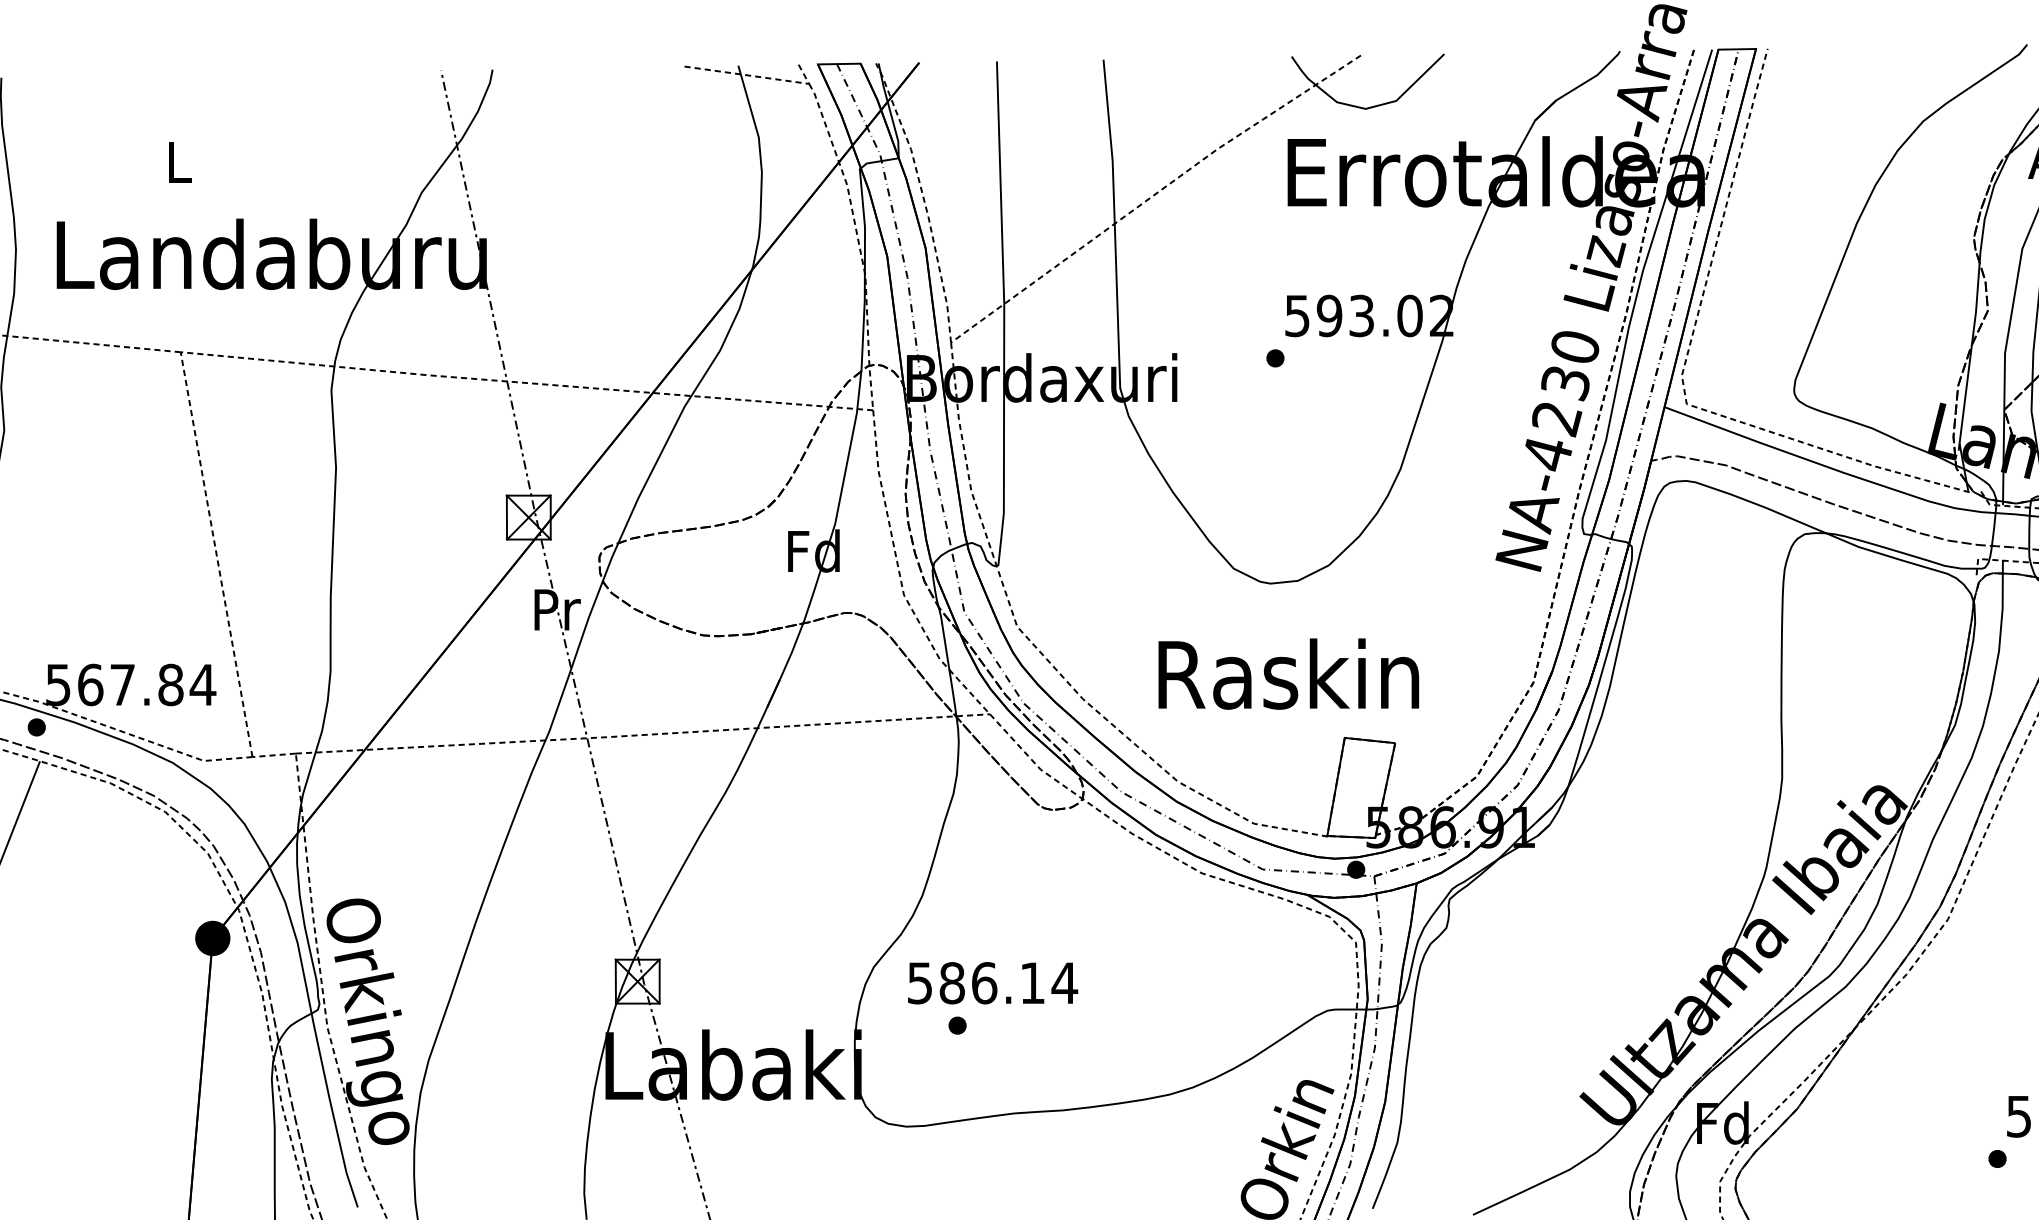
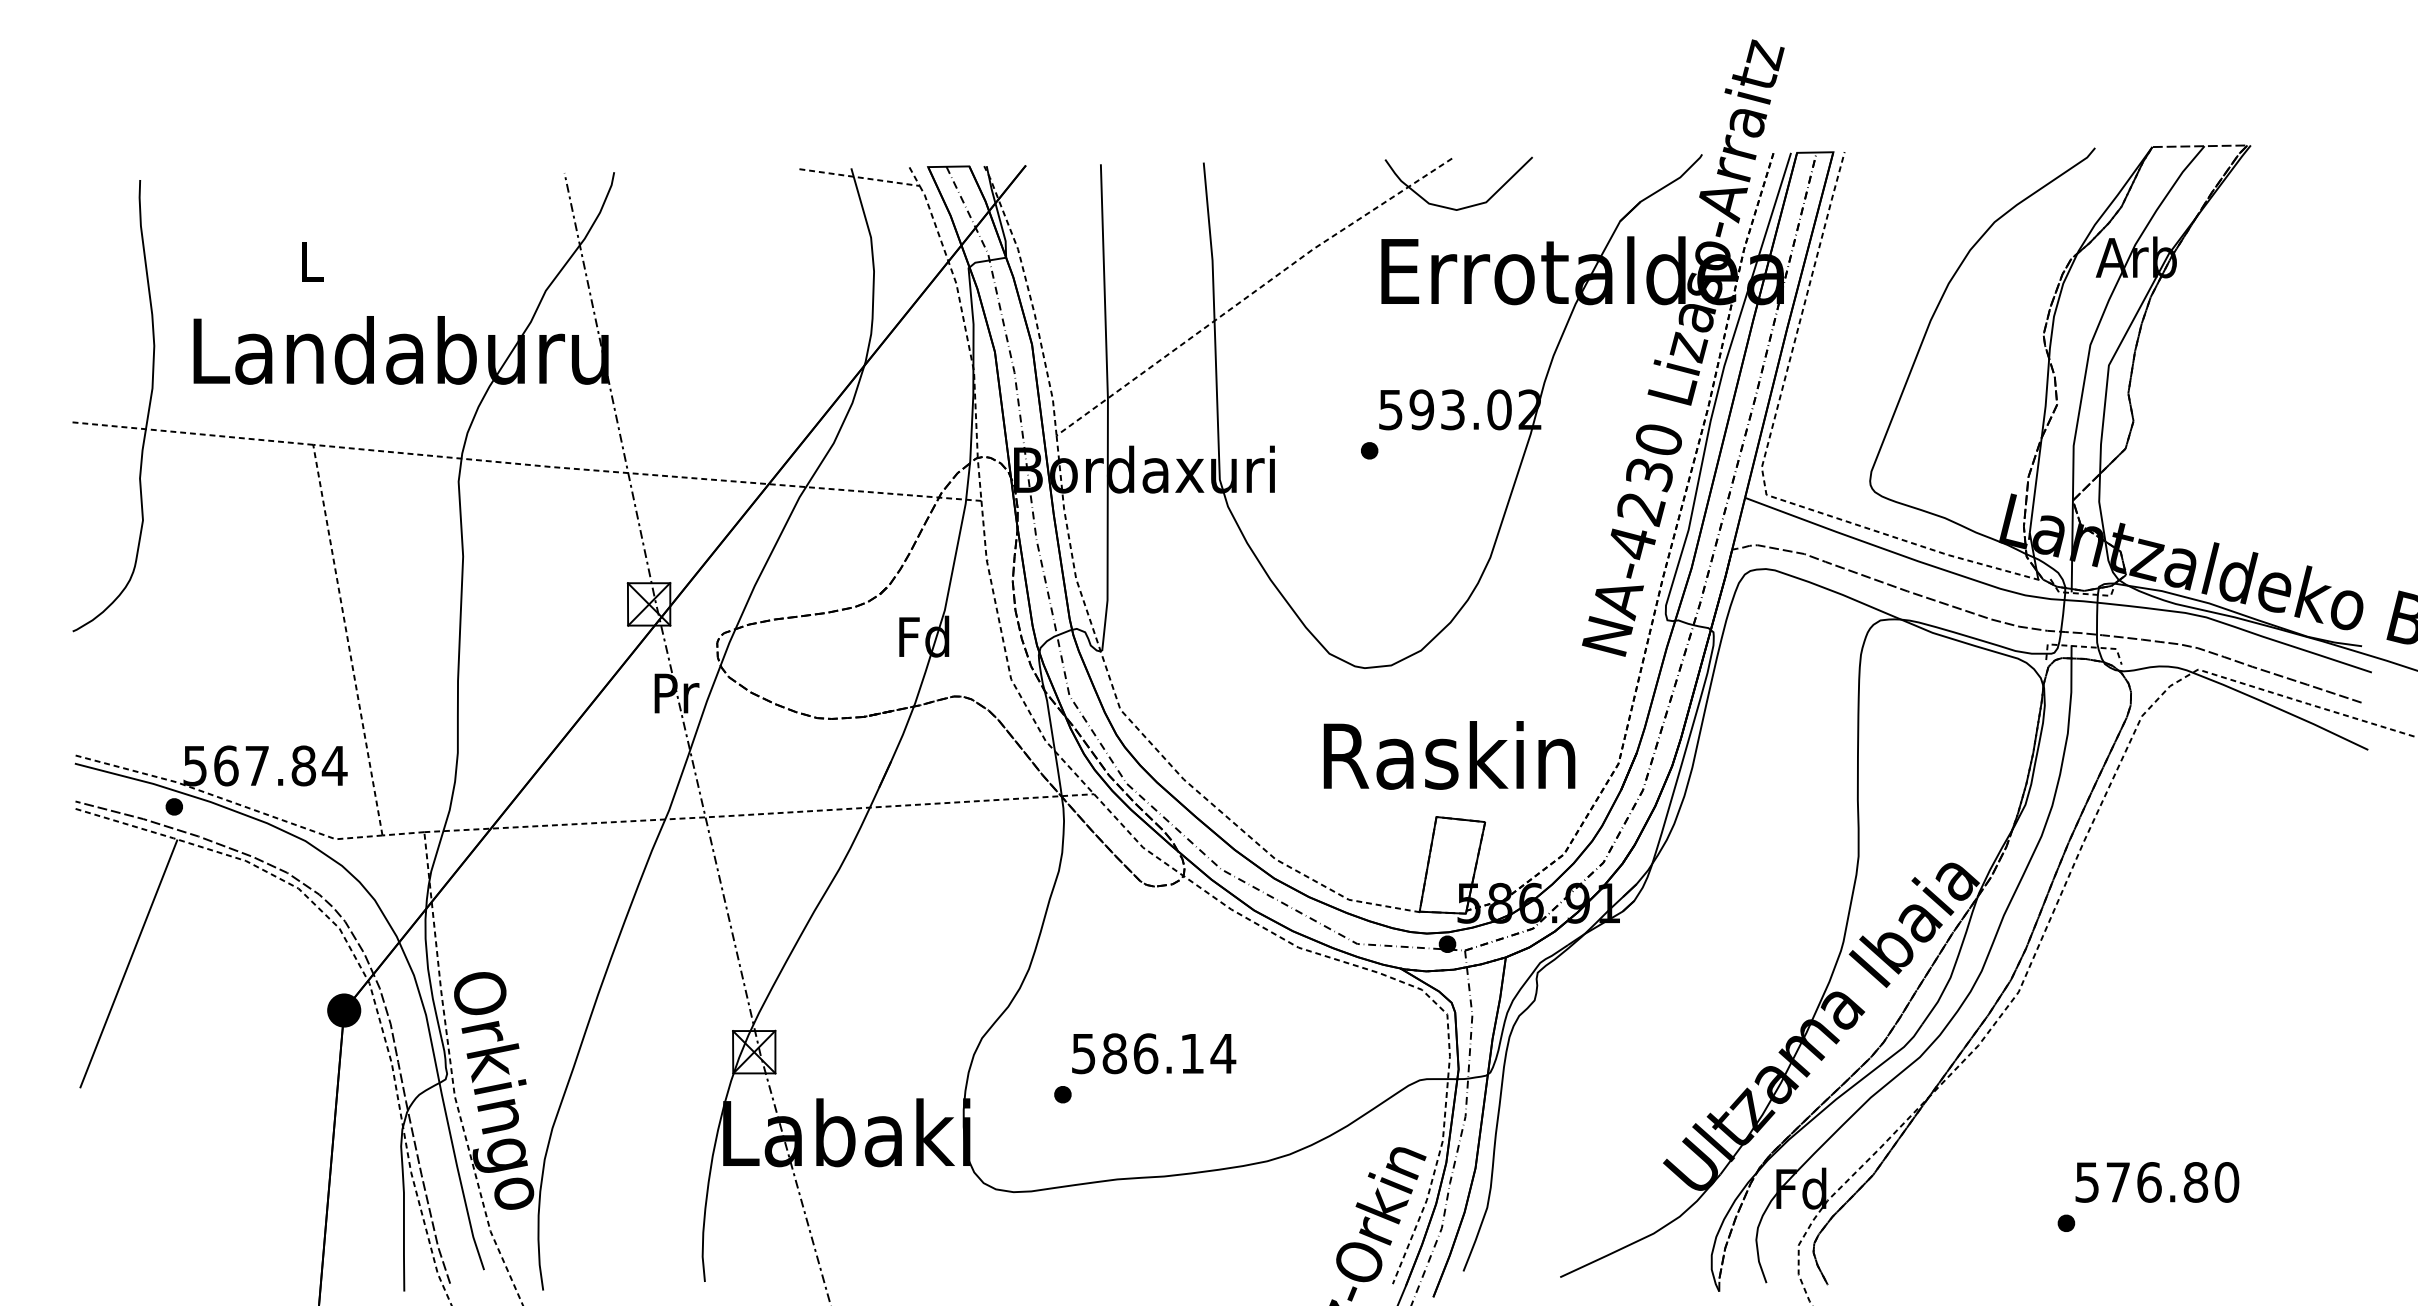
text: (1288, 674) -> (1449, 755), moved
text: (993, 982) -> (1154, 1053), moved

